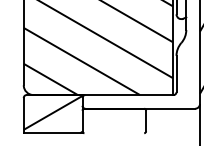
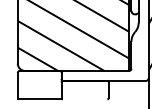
hatch: (52, 114) -> (39, 85), removed

